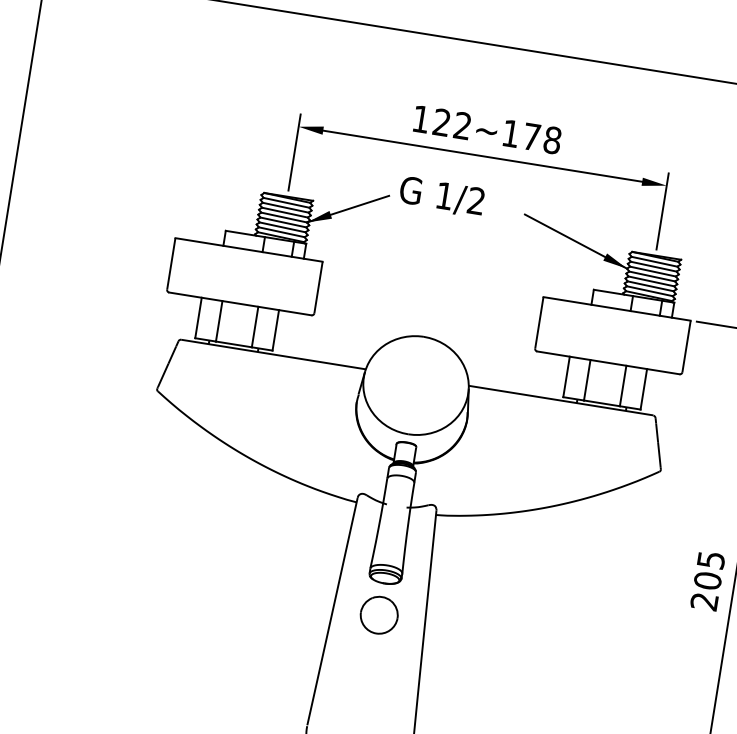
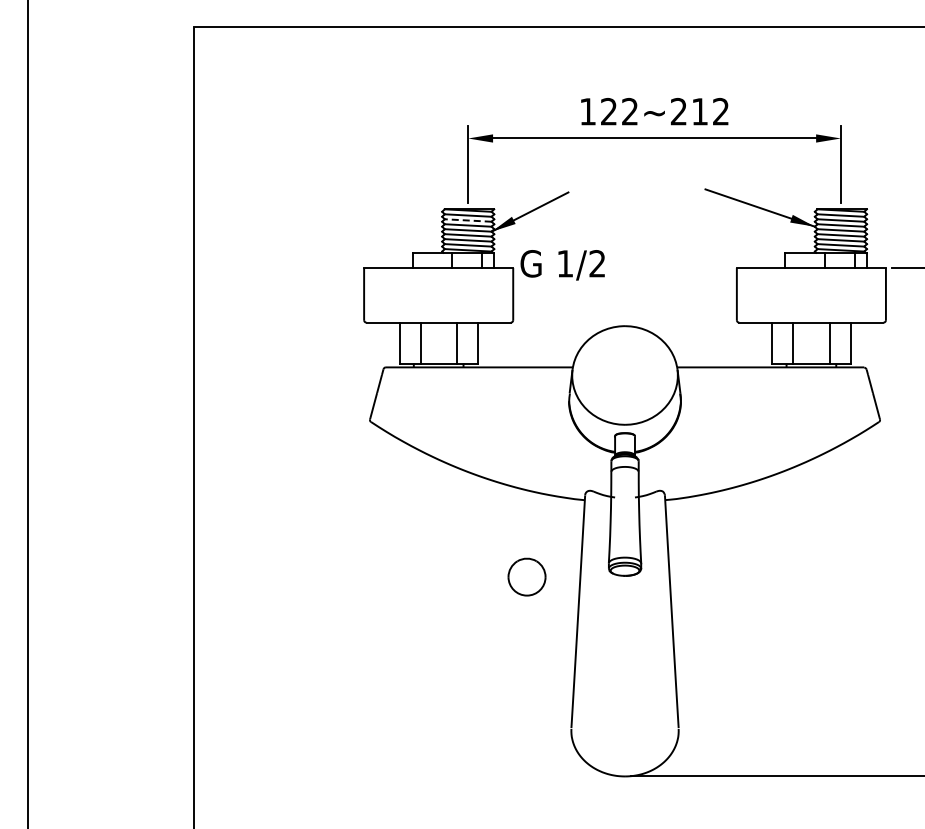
text: (531, 136) -> (699, 111), 122~178 -> 122~212
text: (441, 197) -> (562, 265), moved
line: (286, 207) -> (468, 220), solid -> dashed
part: (378, 614) -> (526, 576), moved

